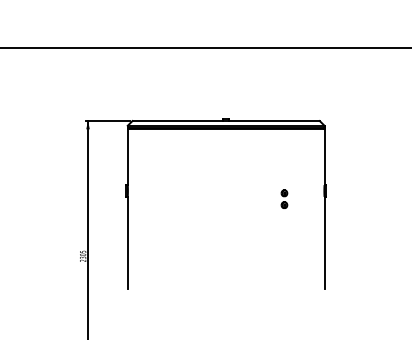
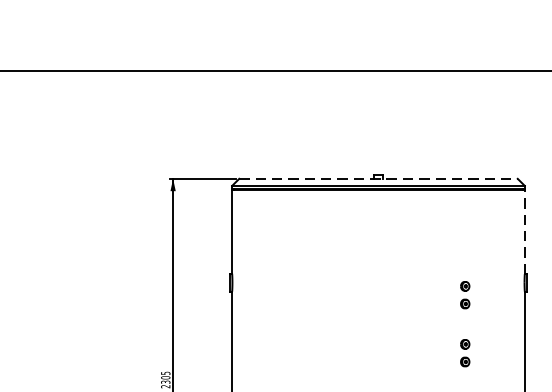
line: (226, 121) -> (379, 179), solid -> dashed
line: (324, 156) -> (524, 231), solid -> dashed
part: (284, 237) -> (465, 352), added

